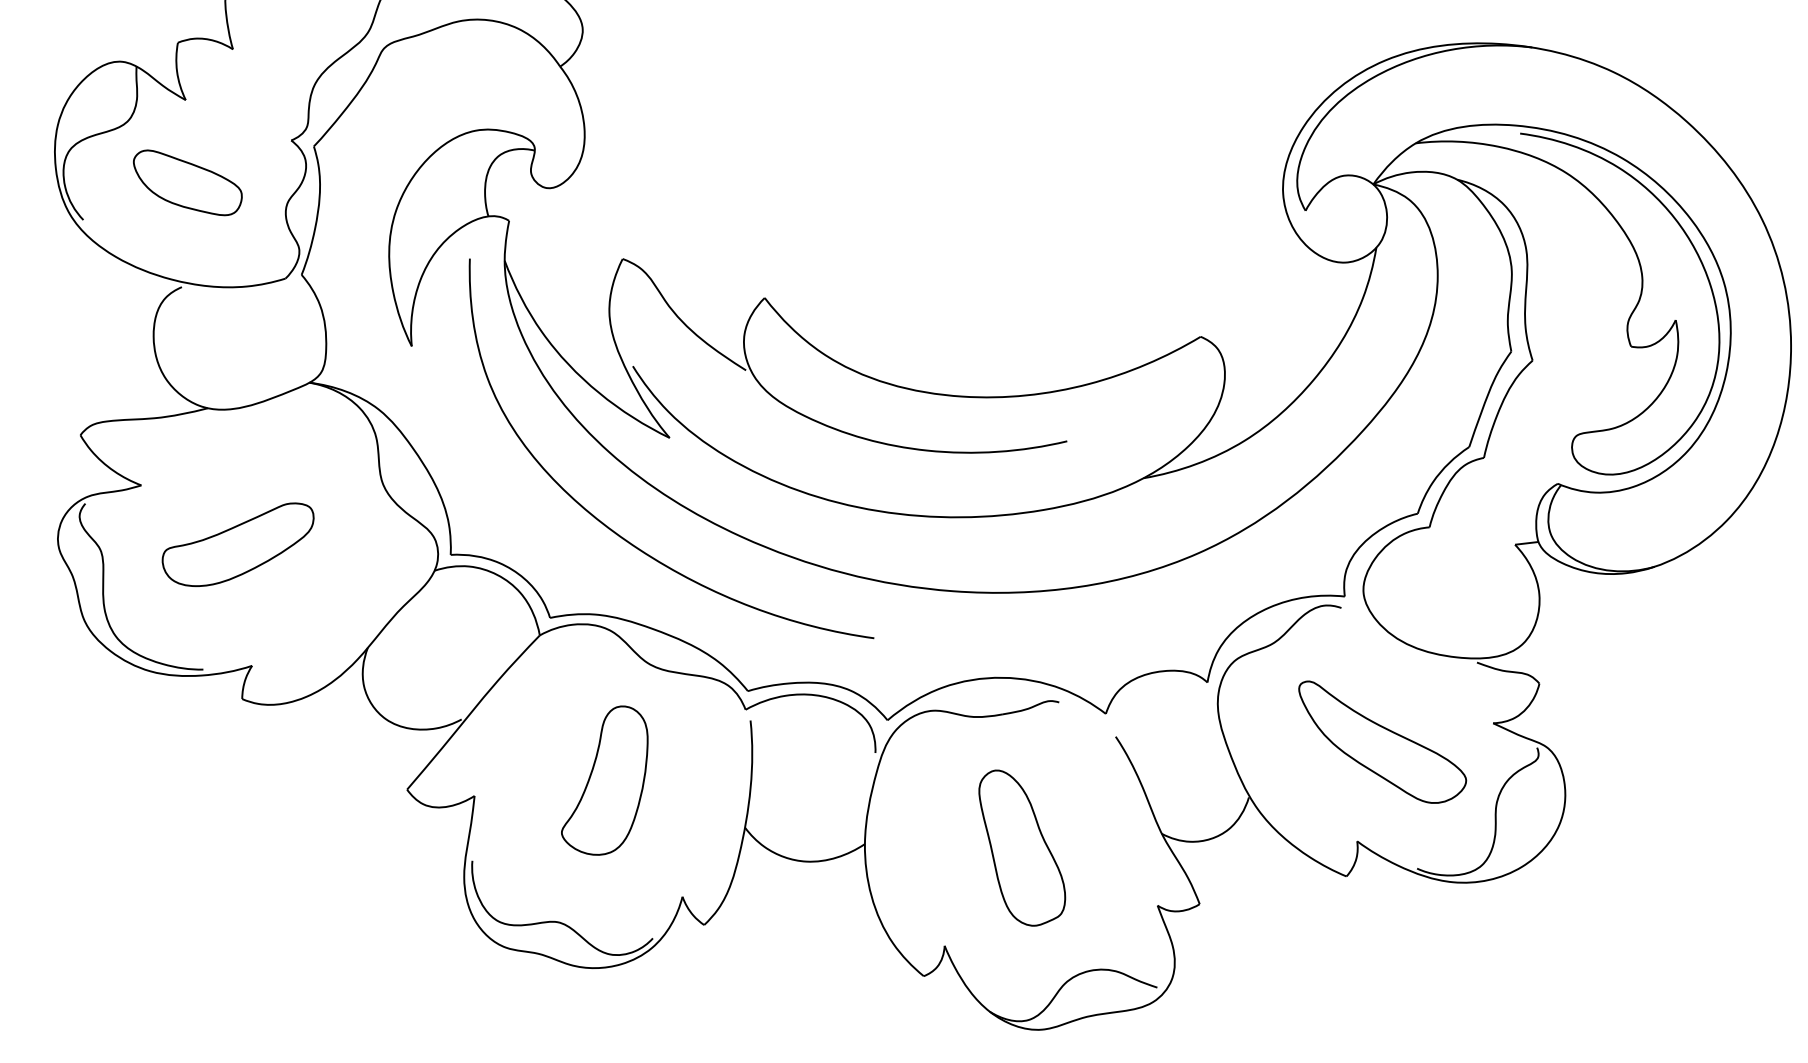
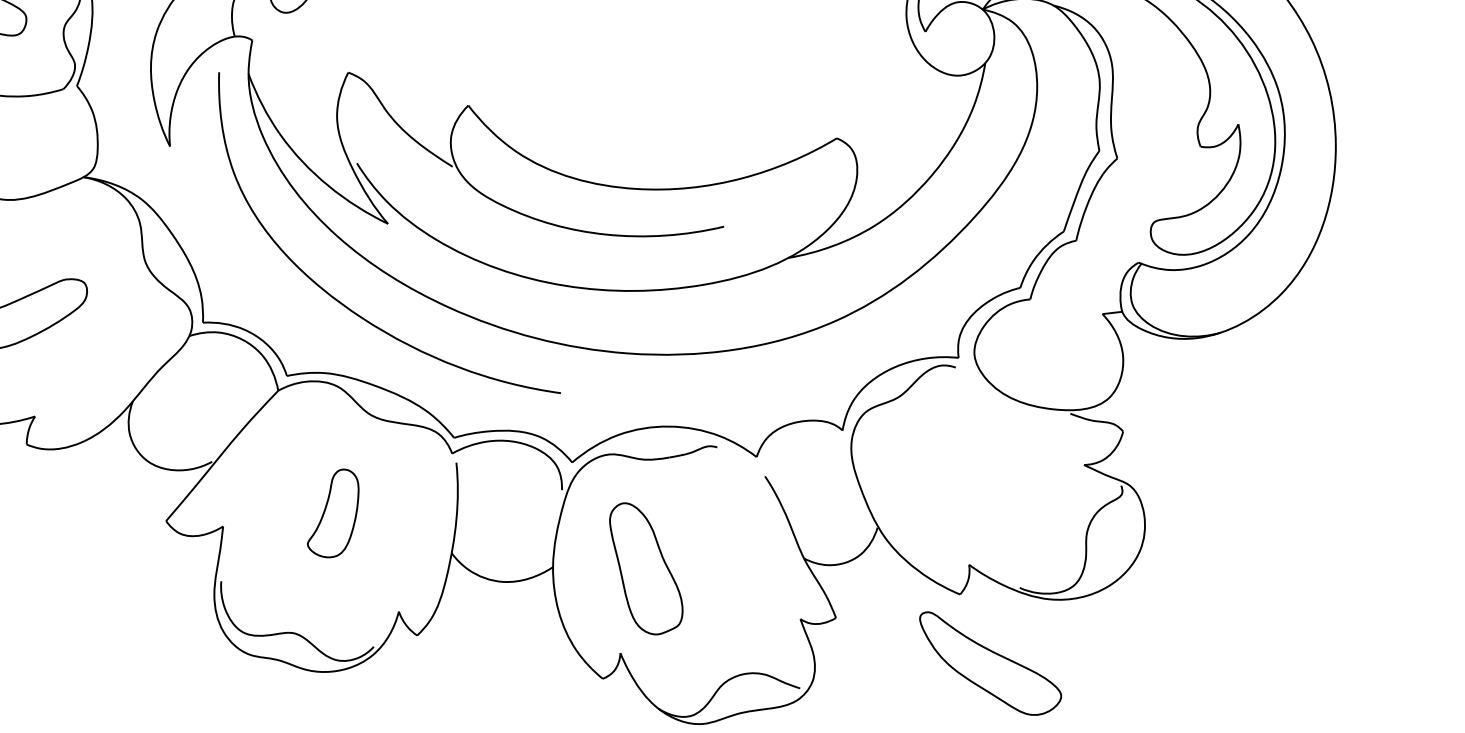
part: (1382, 741) -> (990, 662), moved
part: (604, 780) -> (332, 513), size x0.7
part: (1022, 847) -> (646, 568), moved

